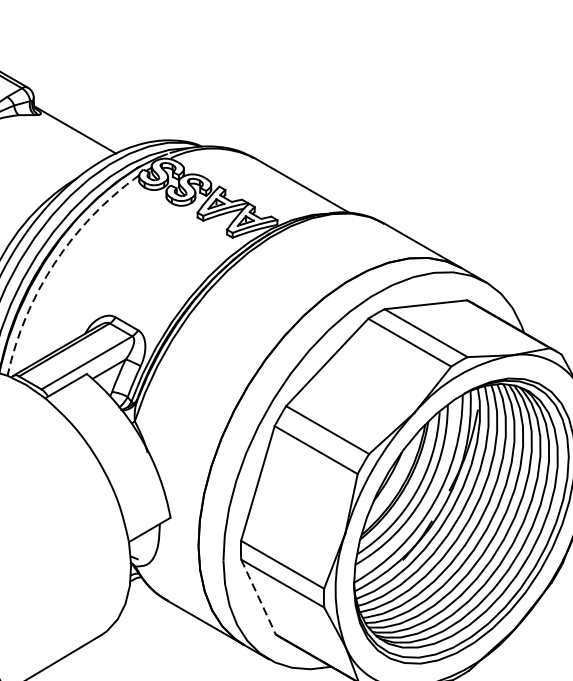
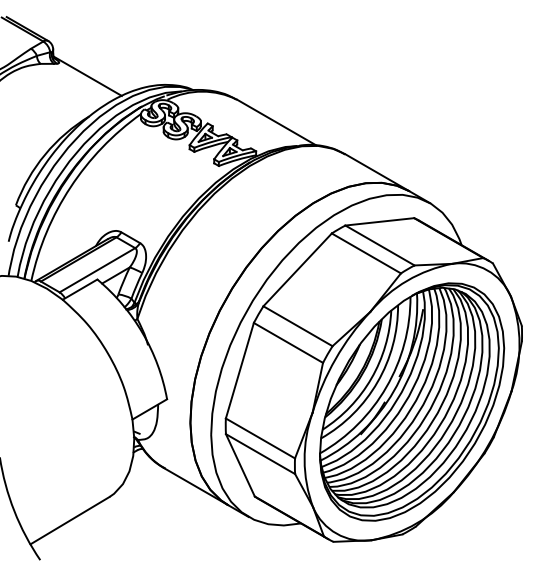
arc: (54, 263) -> (70, 187), dashed -> solid
line: (258, 597) -> (240, 465), dashed -> solid

